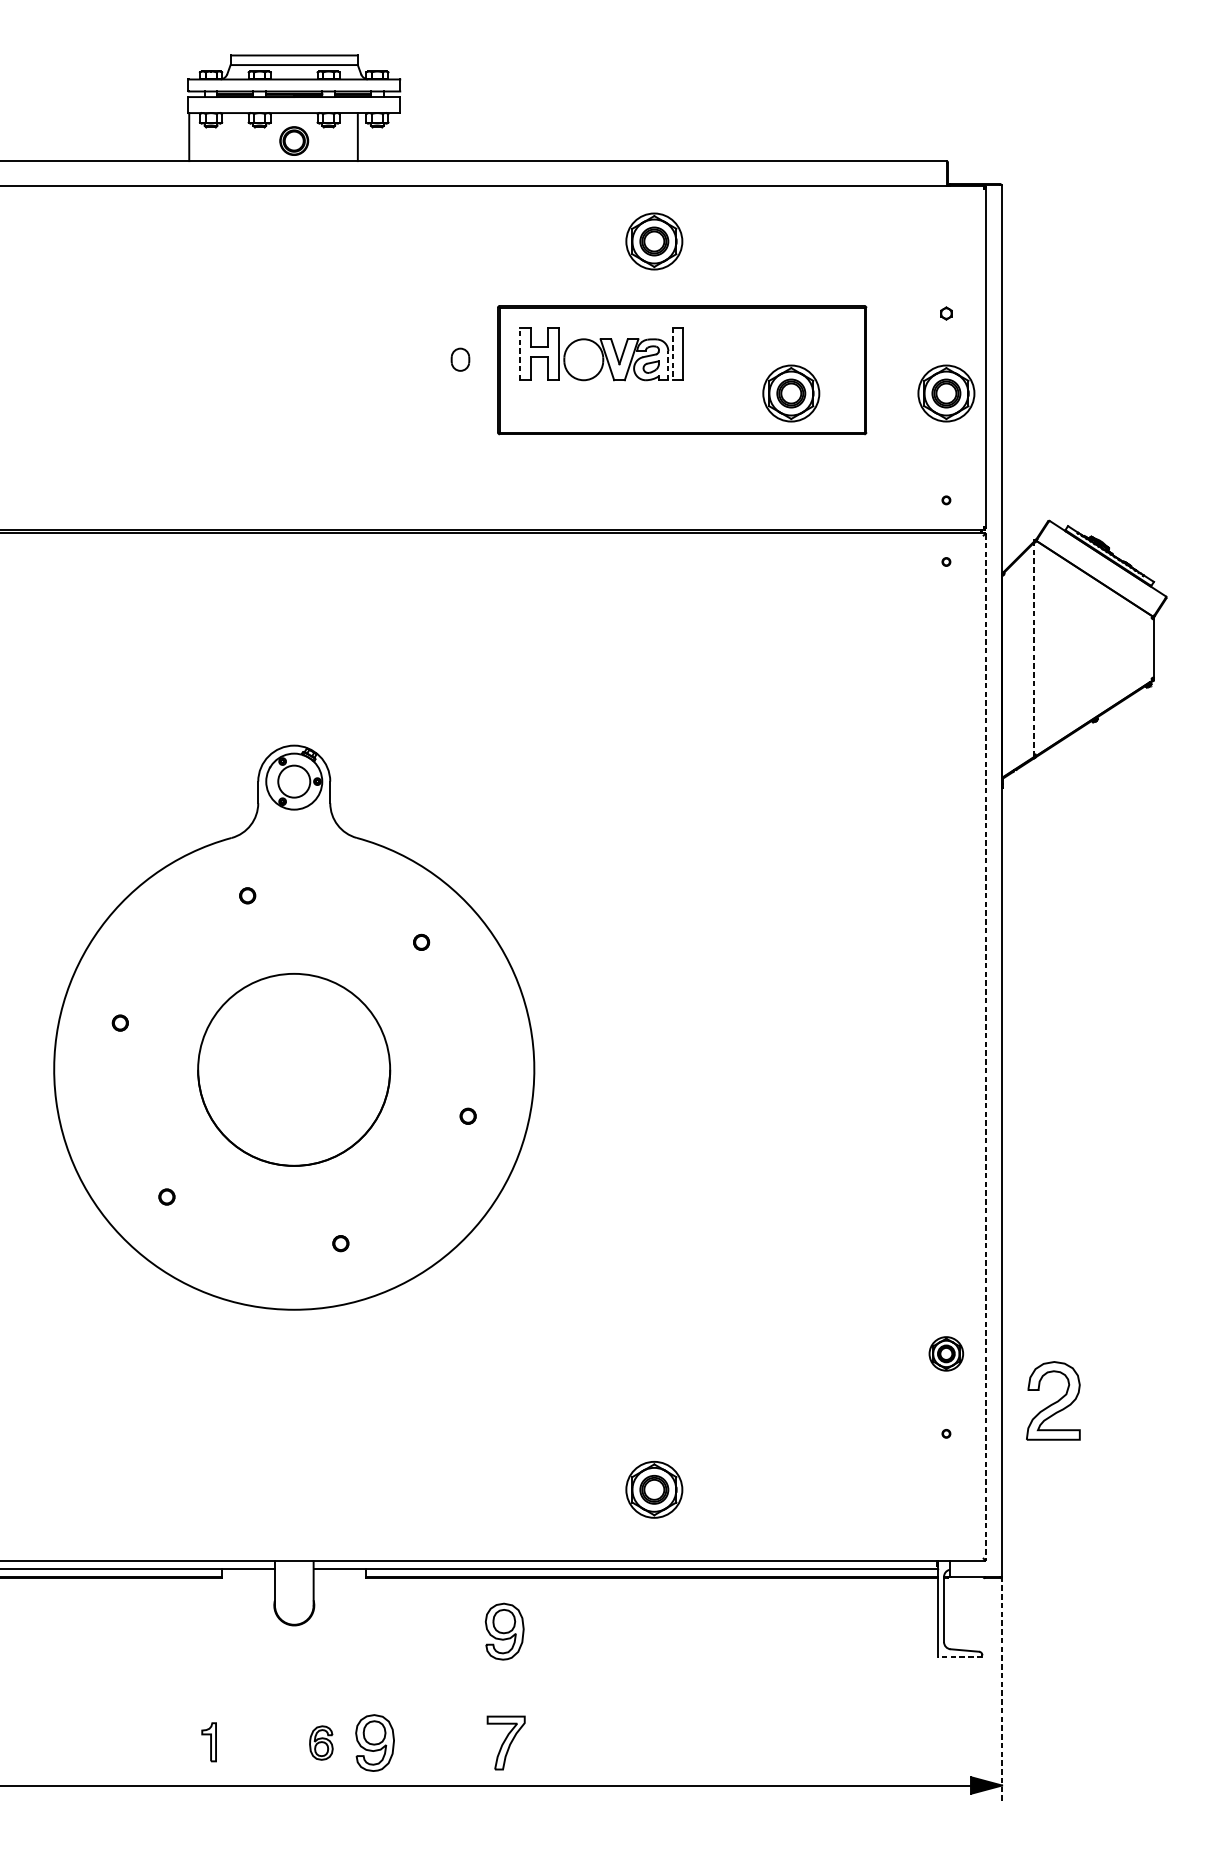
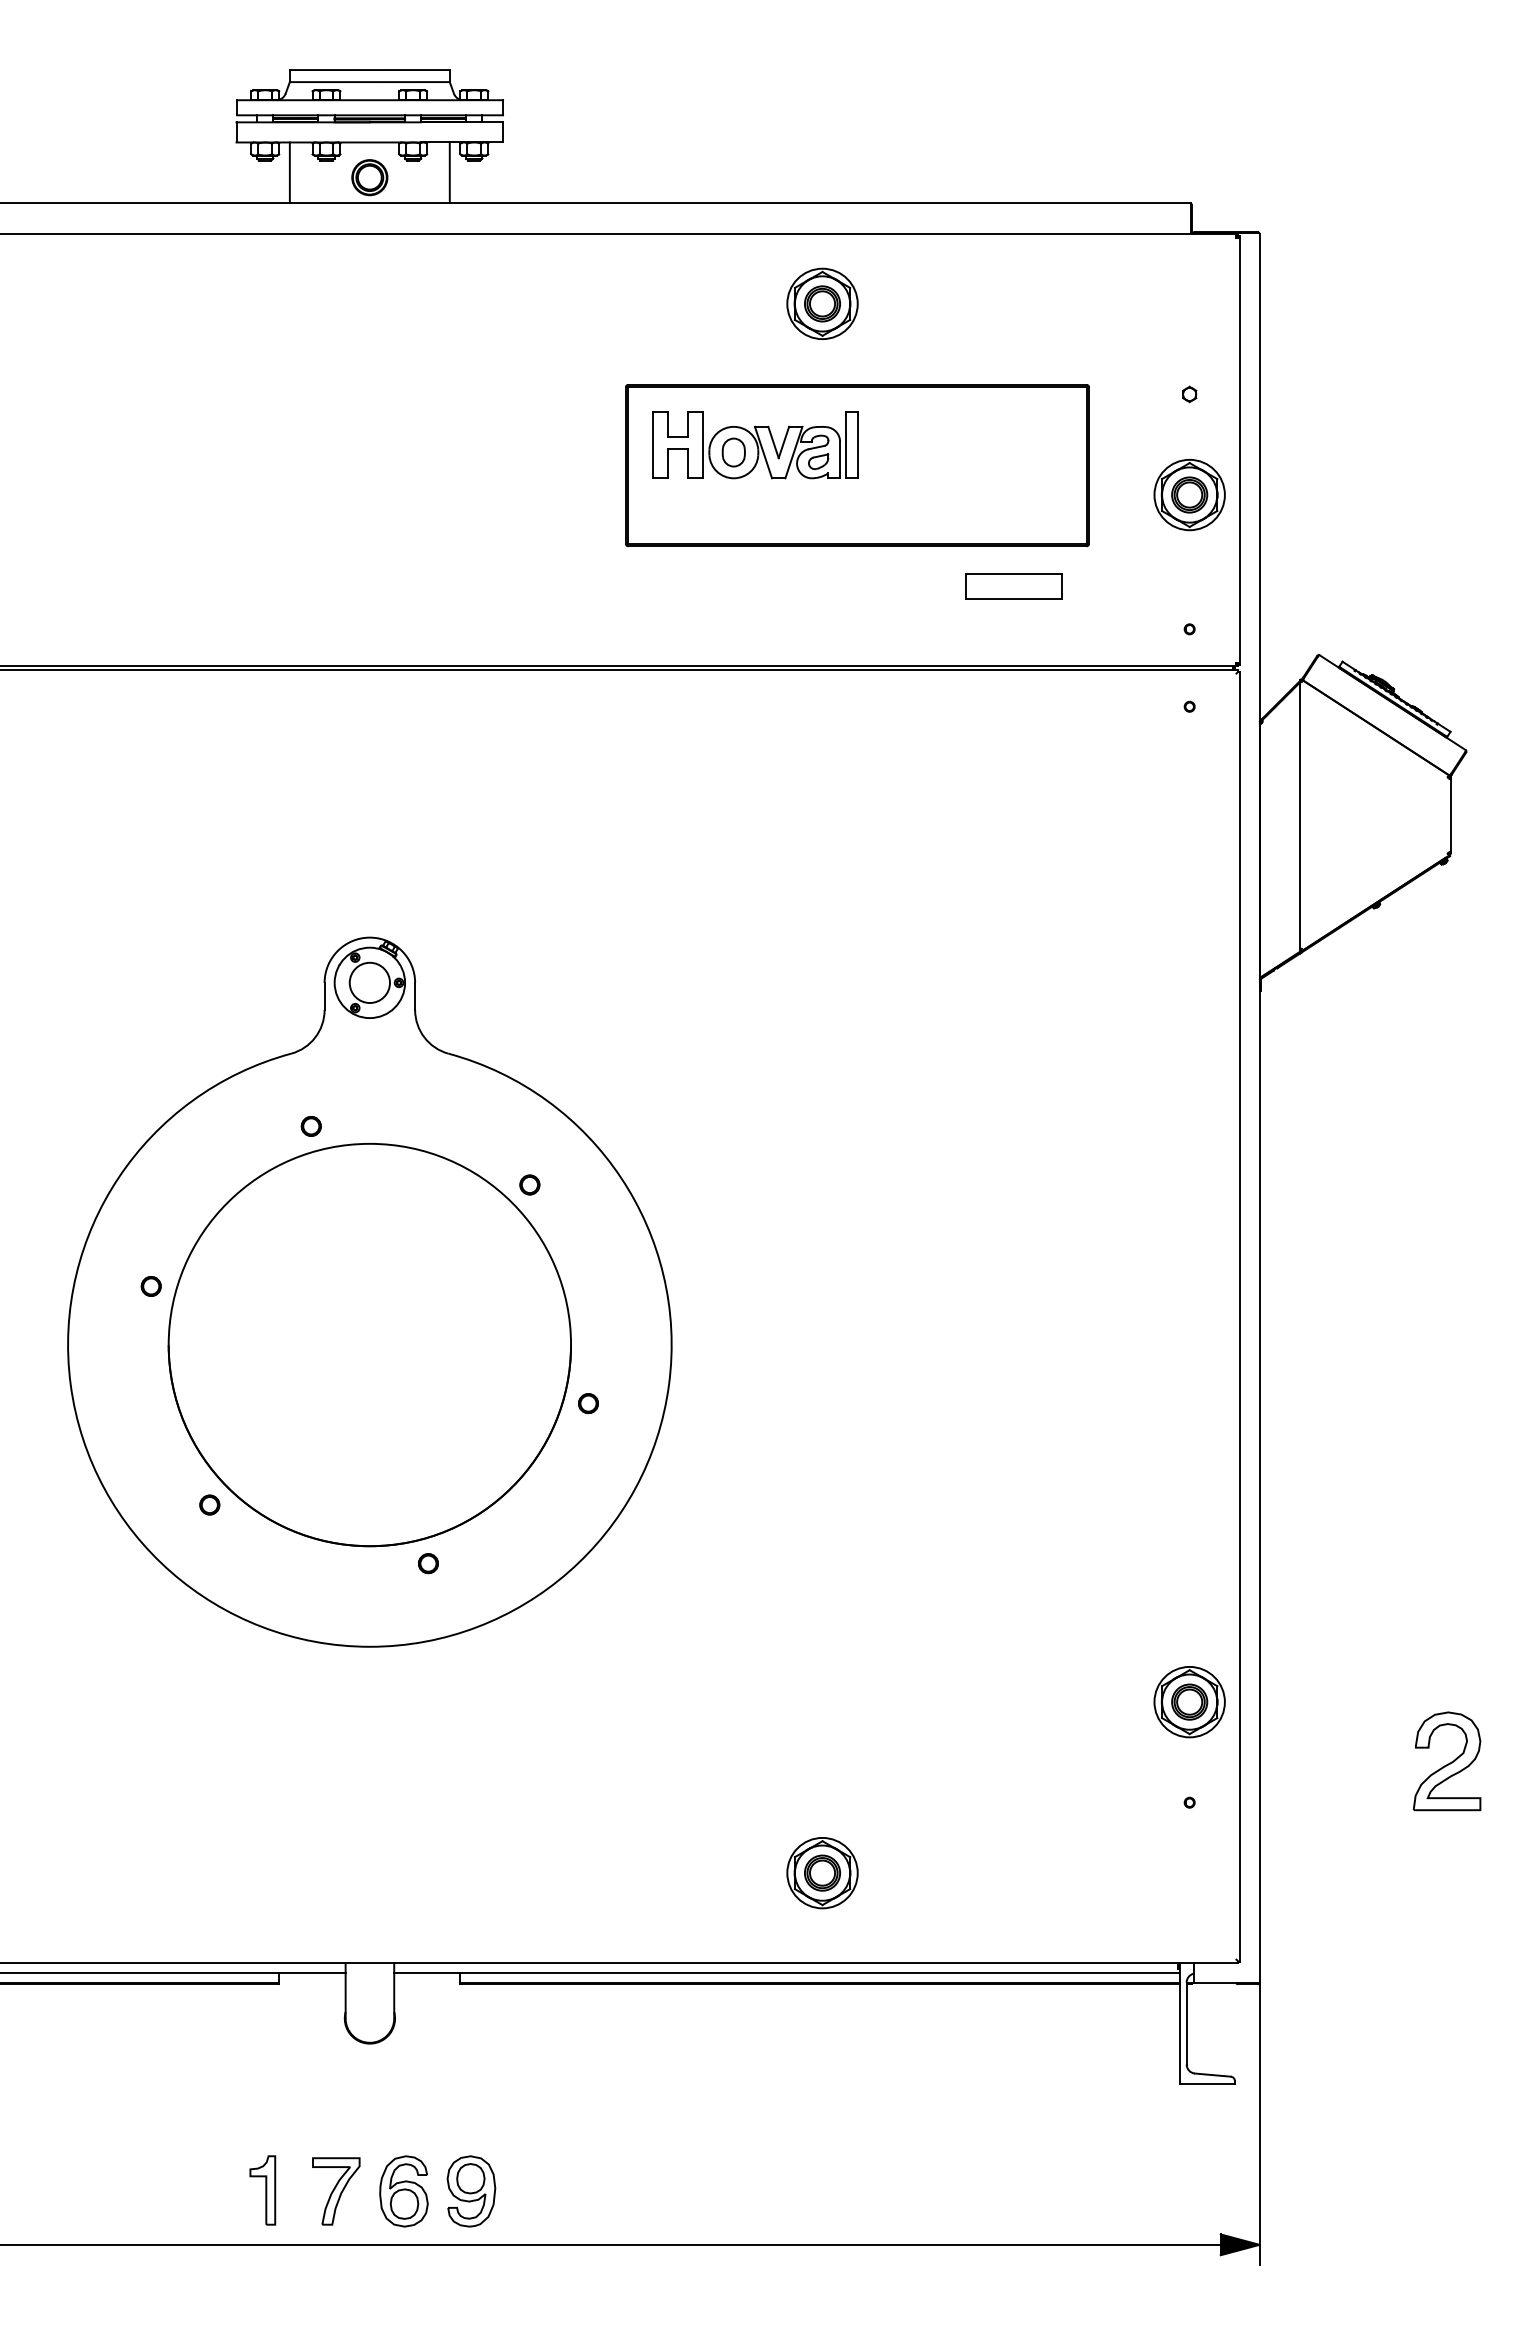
line: (188, 136) -> (289, 172), moved
line: (519, 353) -> (653, 444), dashed -> solid
line: (673, 354) -> (846, 445), dashed -> solid
part: (460, 359) -> (733, 452), moved
line: (668, 365) -> (840, 459), dashed -> solid
part: (791, 393) -> (994, 494), removed
part: (806, 466) -> (1013, 586), added
line: (1033, 648) -> (1299, 815), dashed -> solid
line: (986, 1047) -> (1239, 1317), dashed -> solid
circle: (293, 1070) -> (369, 1345), size x1.67
part: (946, 1354) -> (1189, 1702), size x1.67
part: (1052, 1401) -> (1446, 1761), moved
part: (504, 1631) -> (634, 2051), removed
line: (960, 1657) -> (1207, 2083), dashed -> solid
line: (1001, 1689) -> (1259, 2124), dashed -> solid
part: (208, 1742) -> (262, 2190), size x1.43
part: (321, 1743) -> (403, 2191), size x1.67
part: (506, 1743) -> (336, 2191), moved

